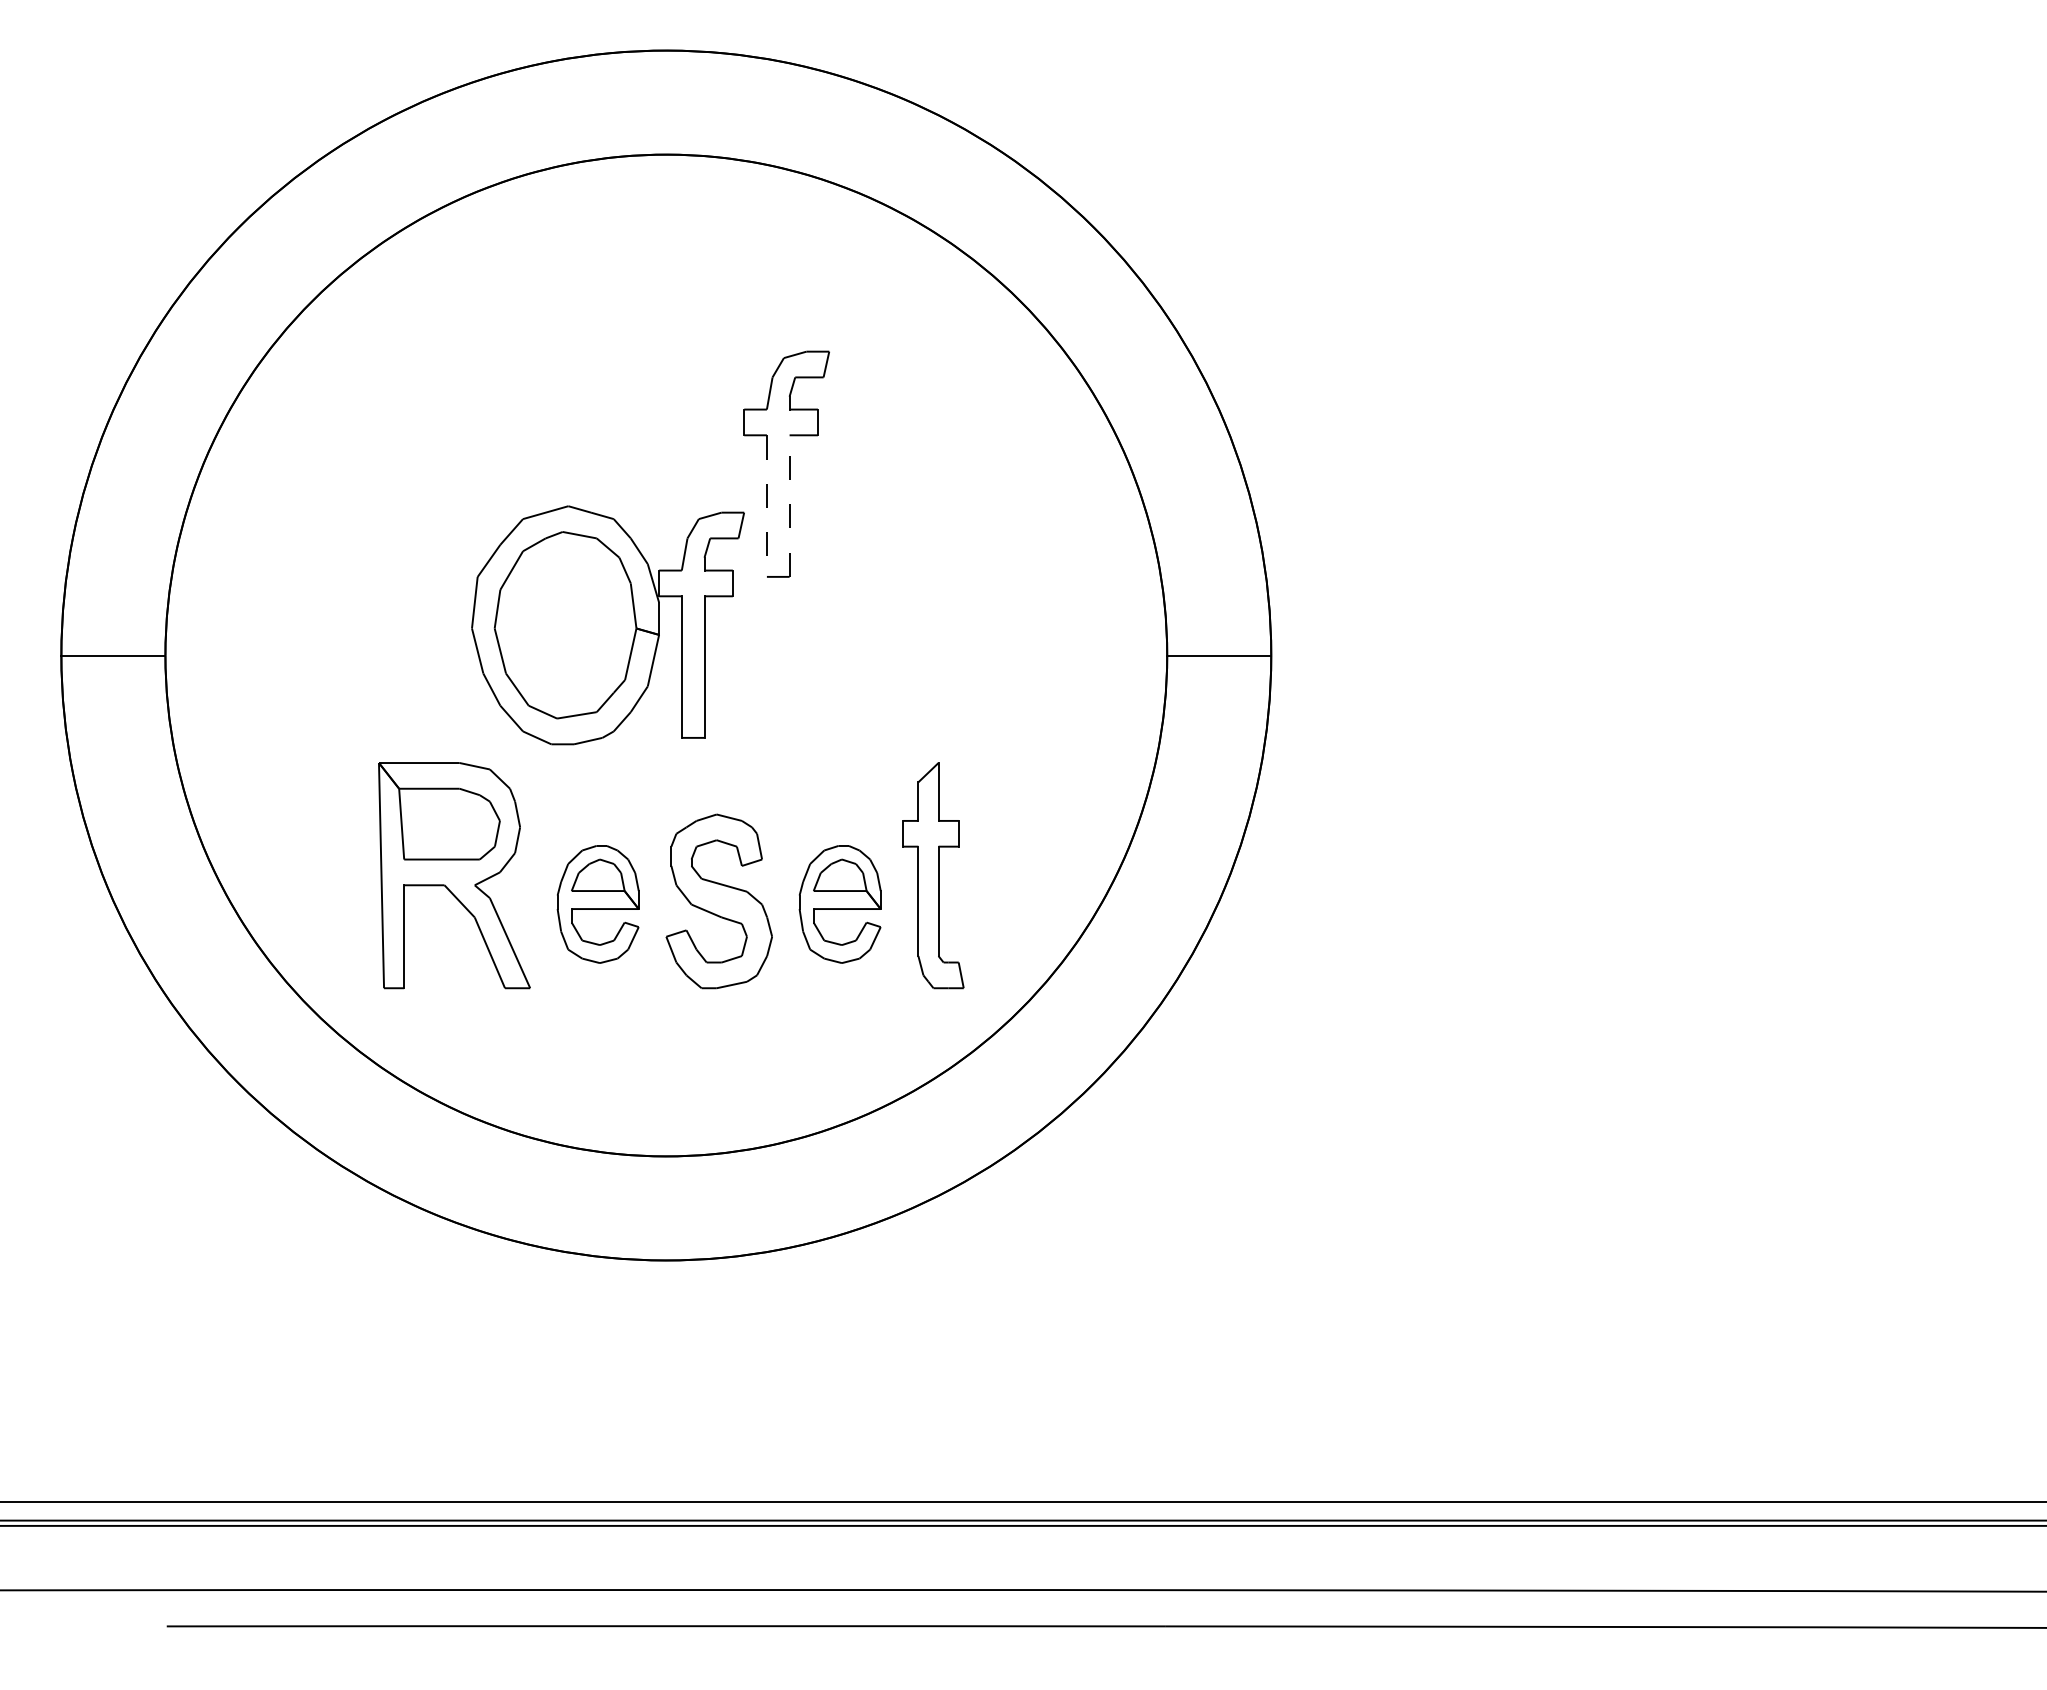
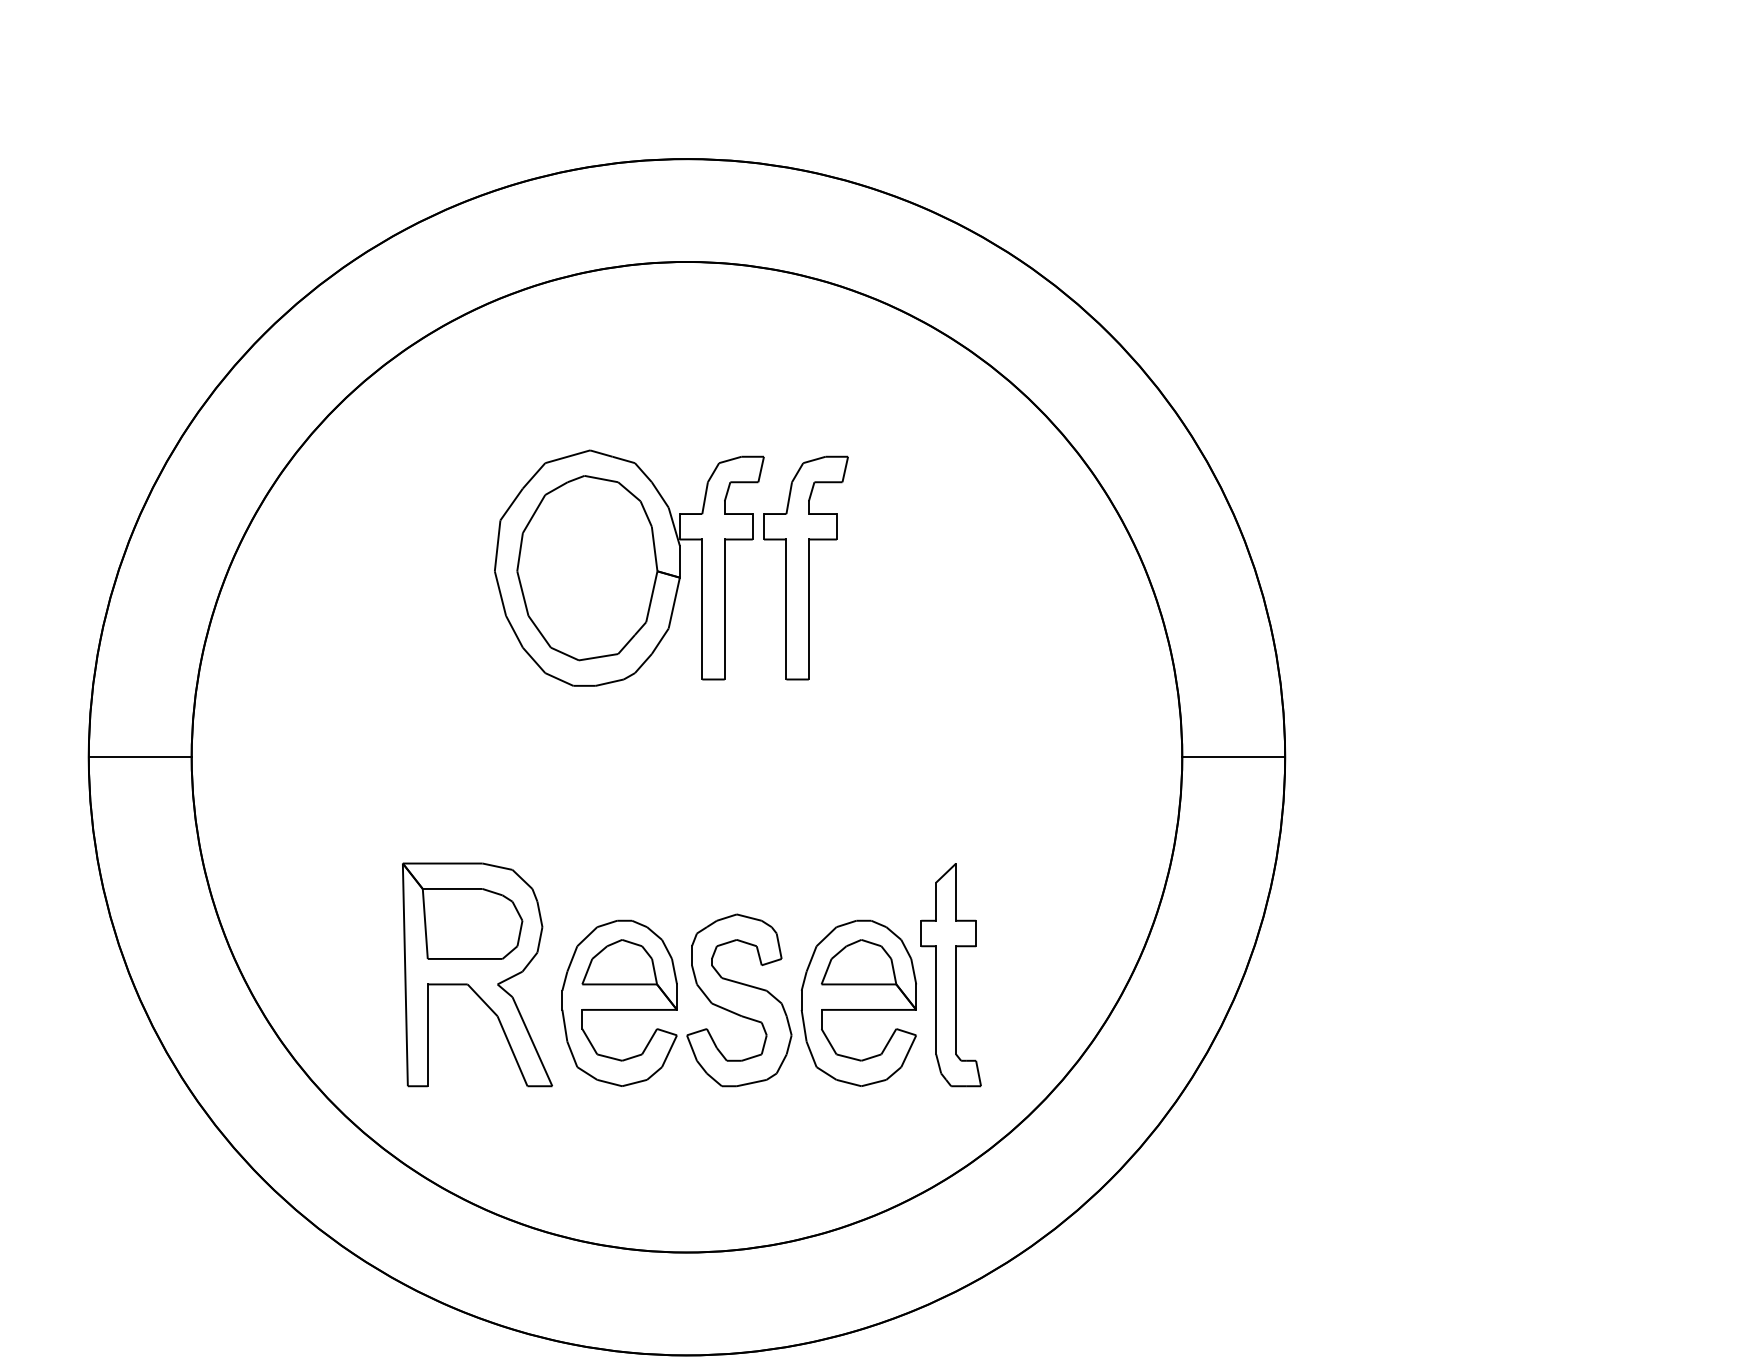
line: (766, 506) -> (786, 609), dashed -> solid
line: (789, 506) -> (808, 609), dashed -> solid
part: (607, 625) -> (628, 568), moved
part: (597, 904) -> (618, 1003), size x1.43
part: (839, 904) -> (858, 1003), size x1.43

